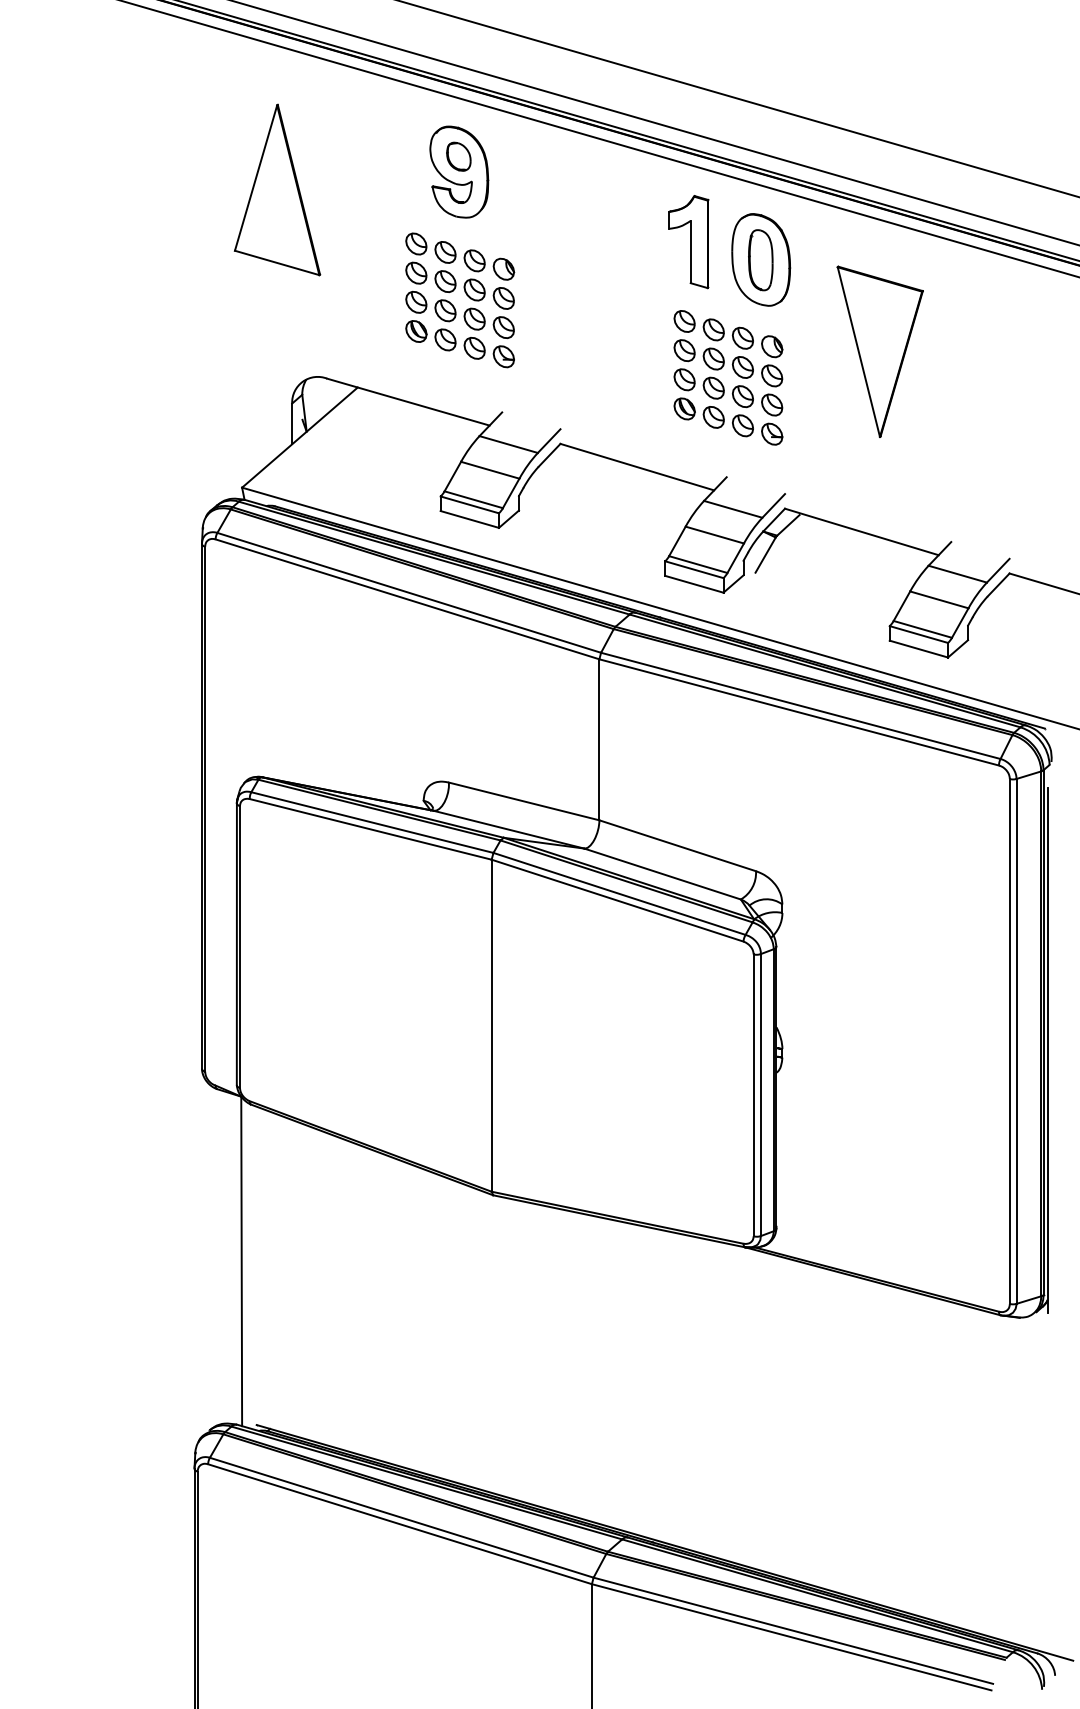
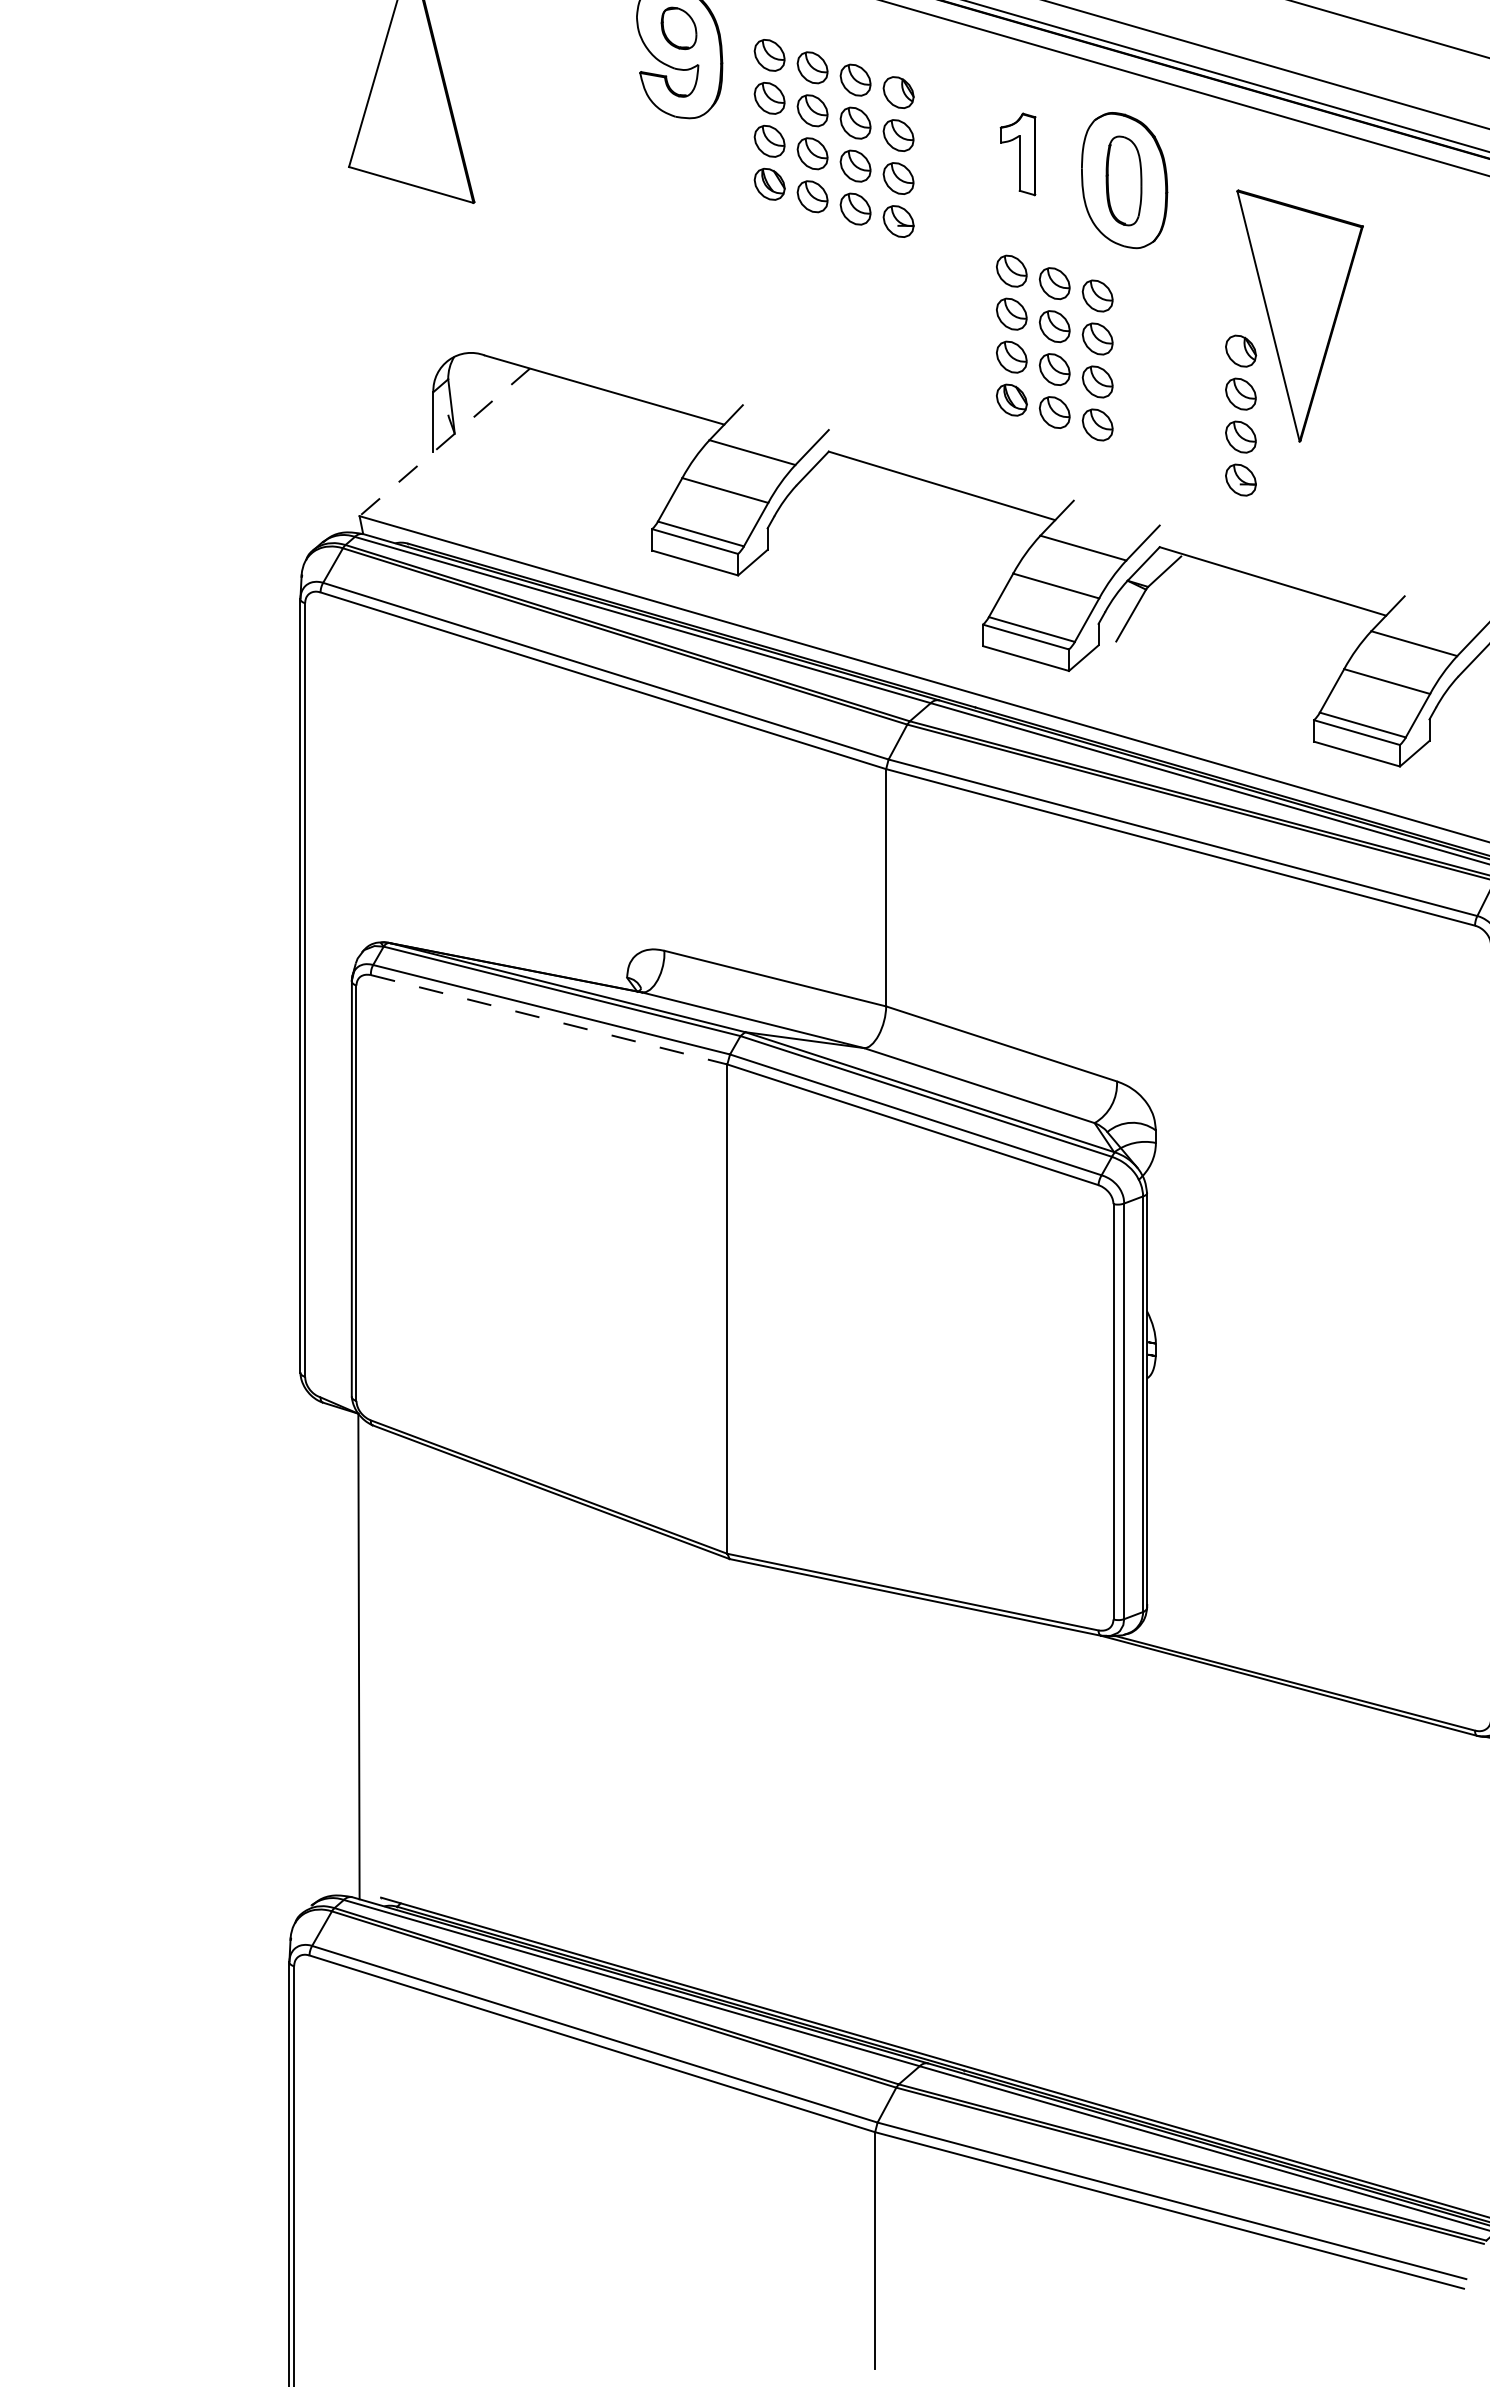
part: (688, 242) -> (1017, 154), size x0.6
part: (466, 295) -> (843, 131), moved
part: (772, 390) -> (1241, 415), moved
line: (299, 437) -> (444, 442), solid -> dashed
line: (370, 829) -> (548, 1019), solid -> dashed

